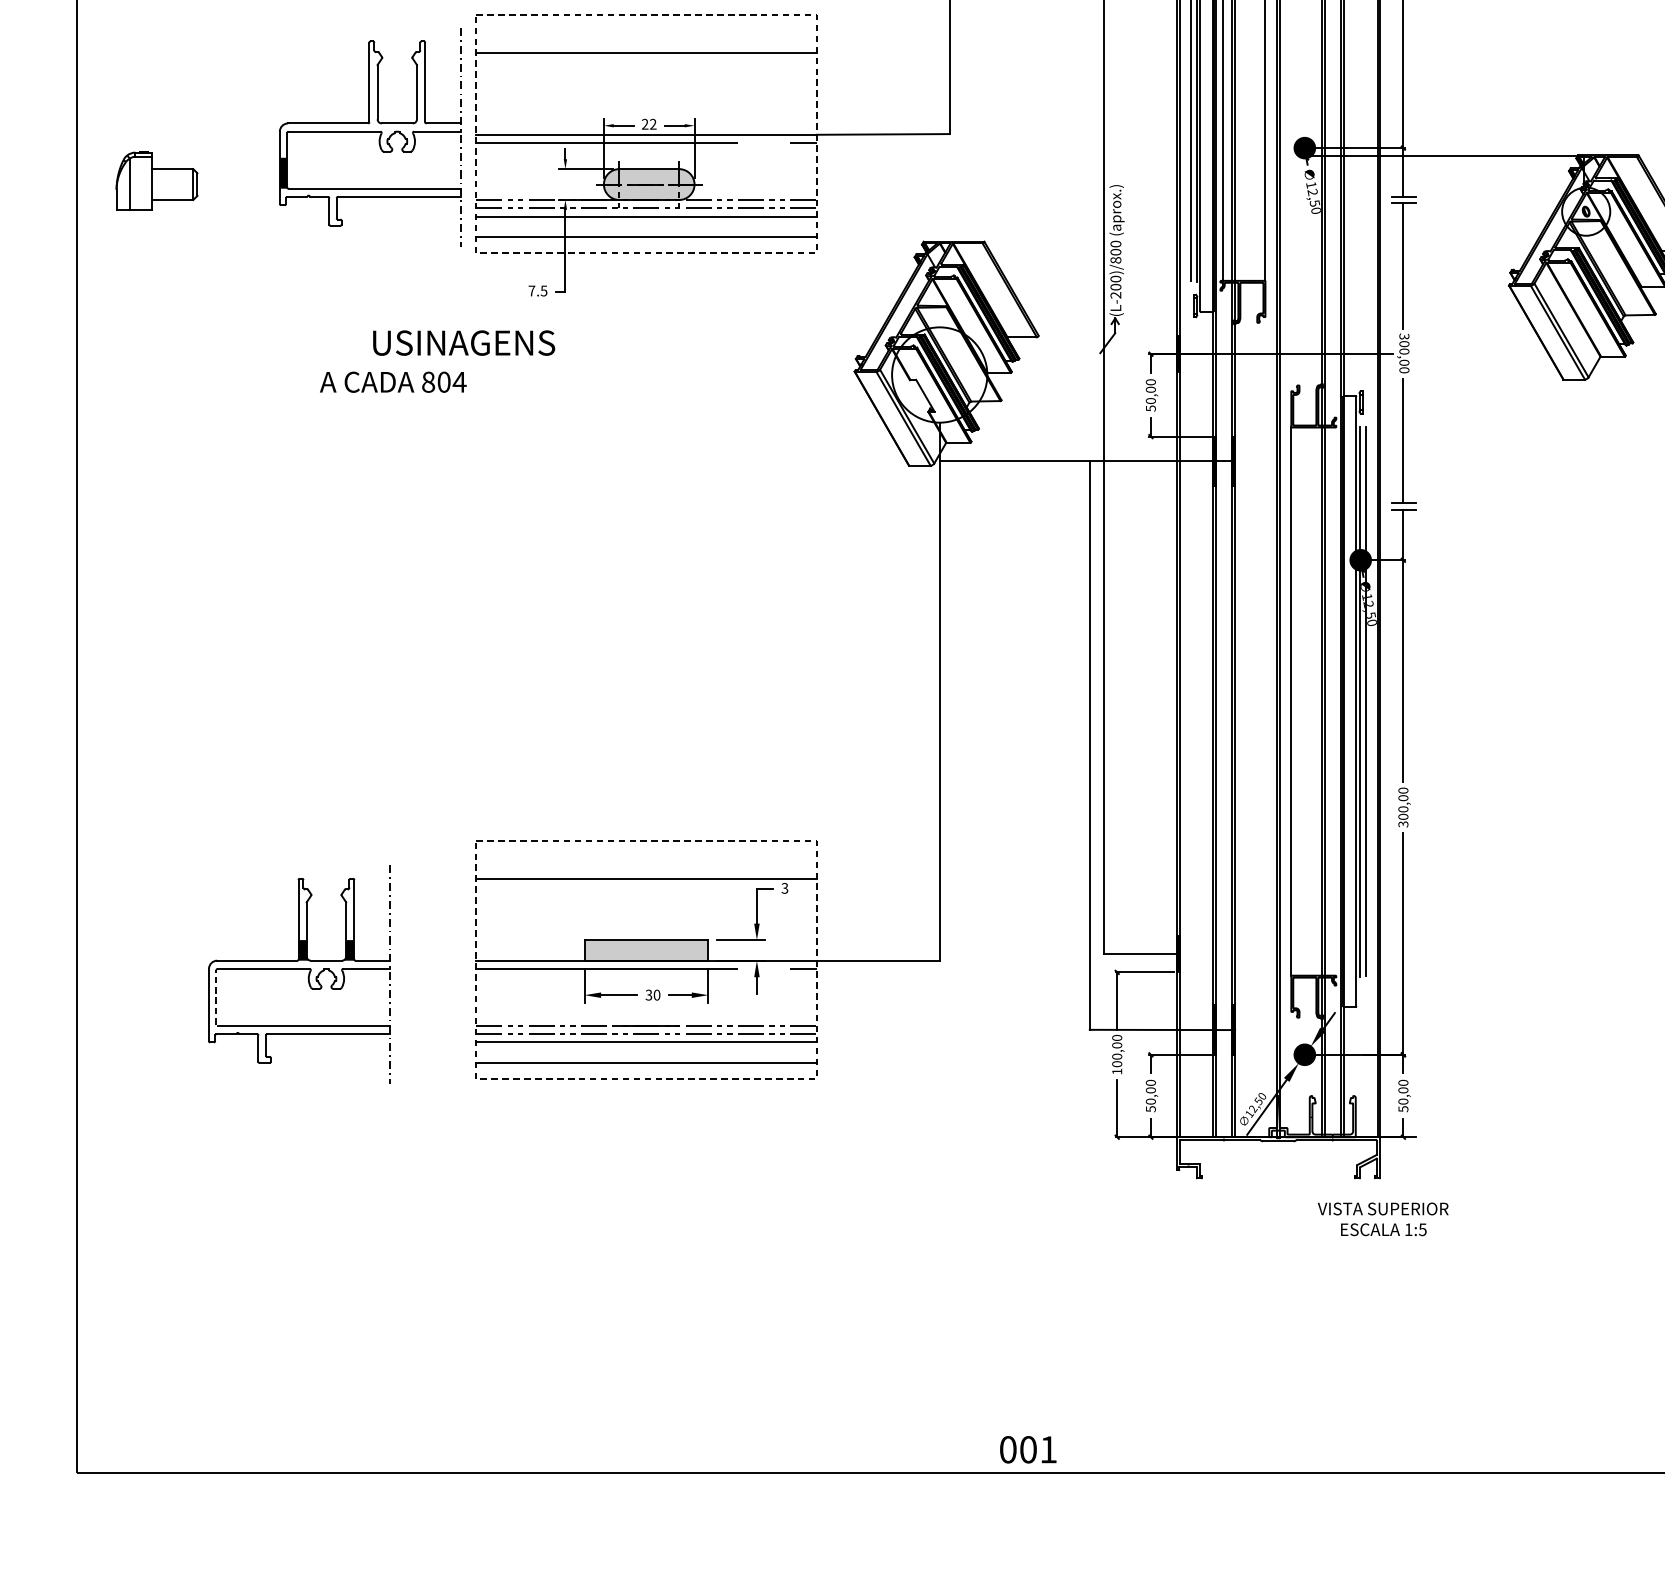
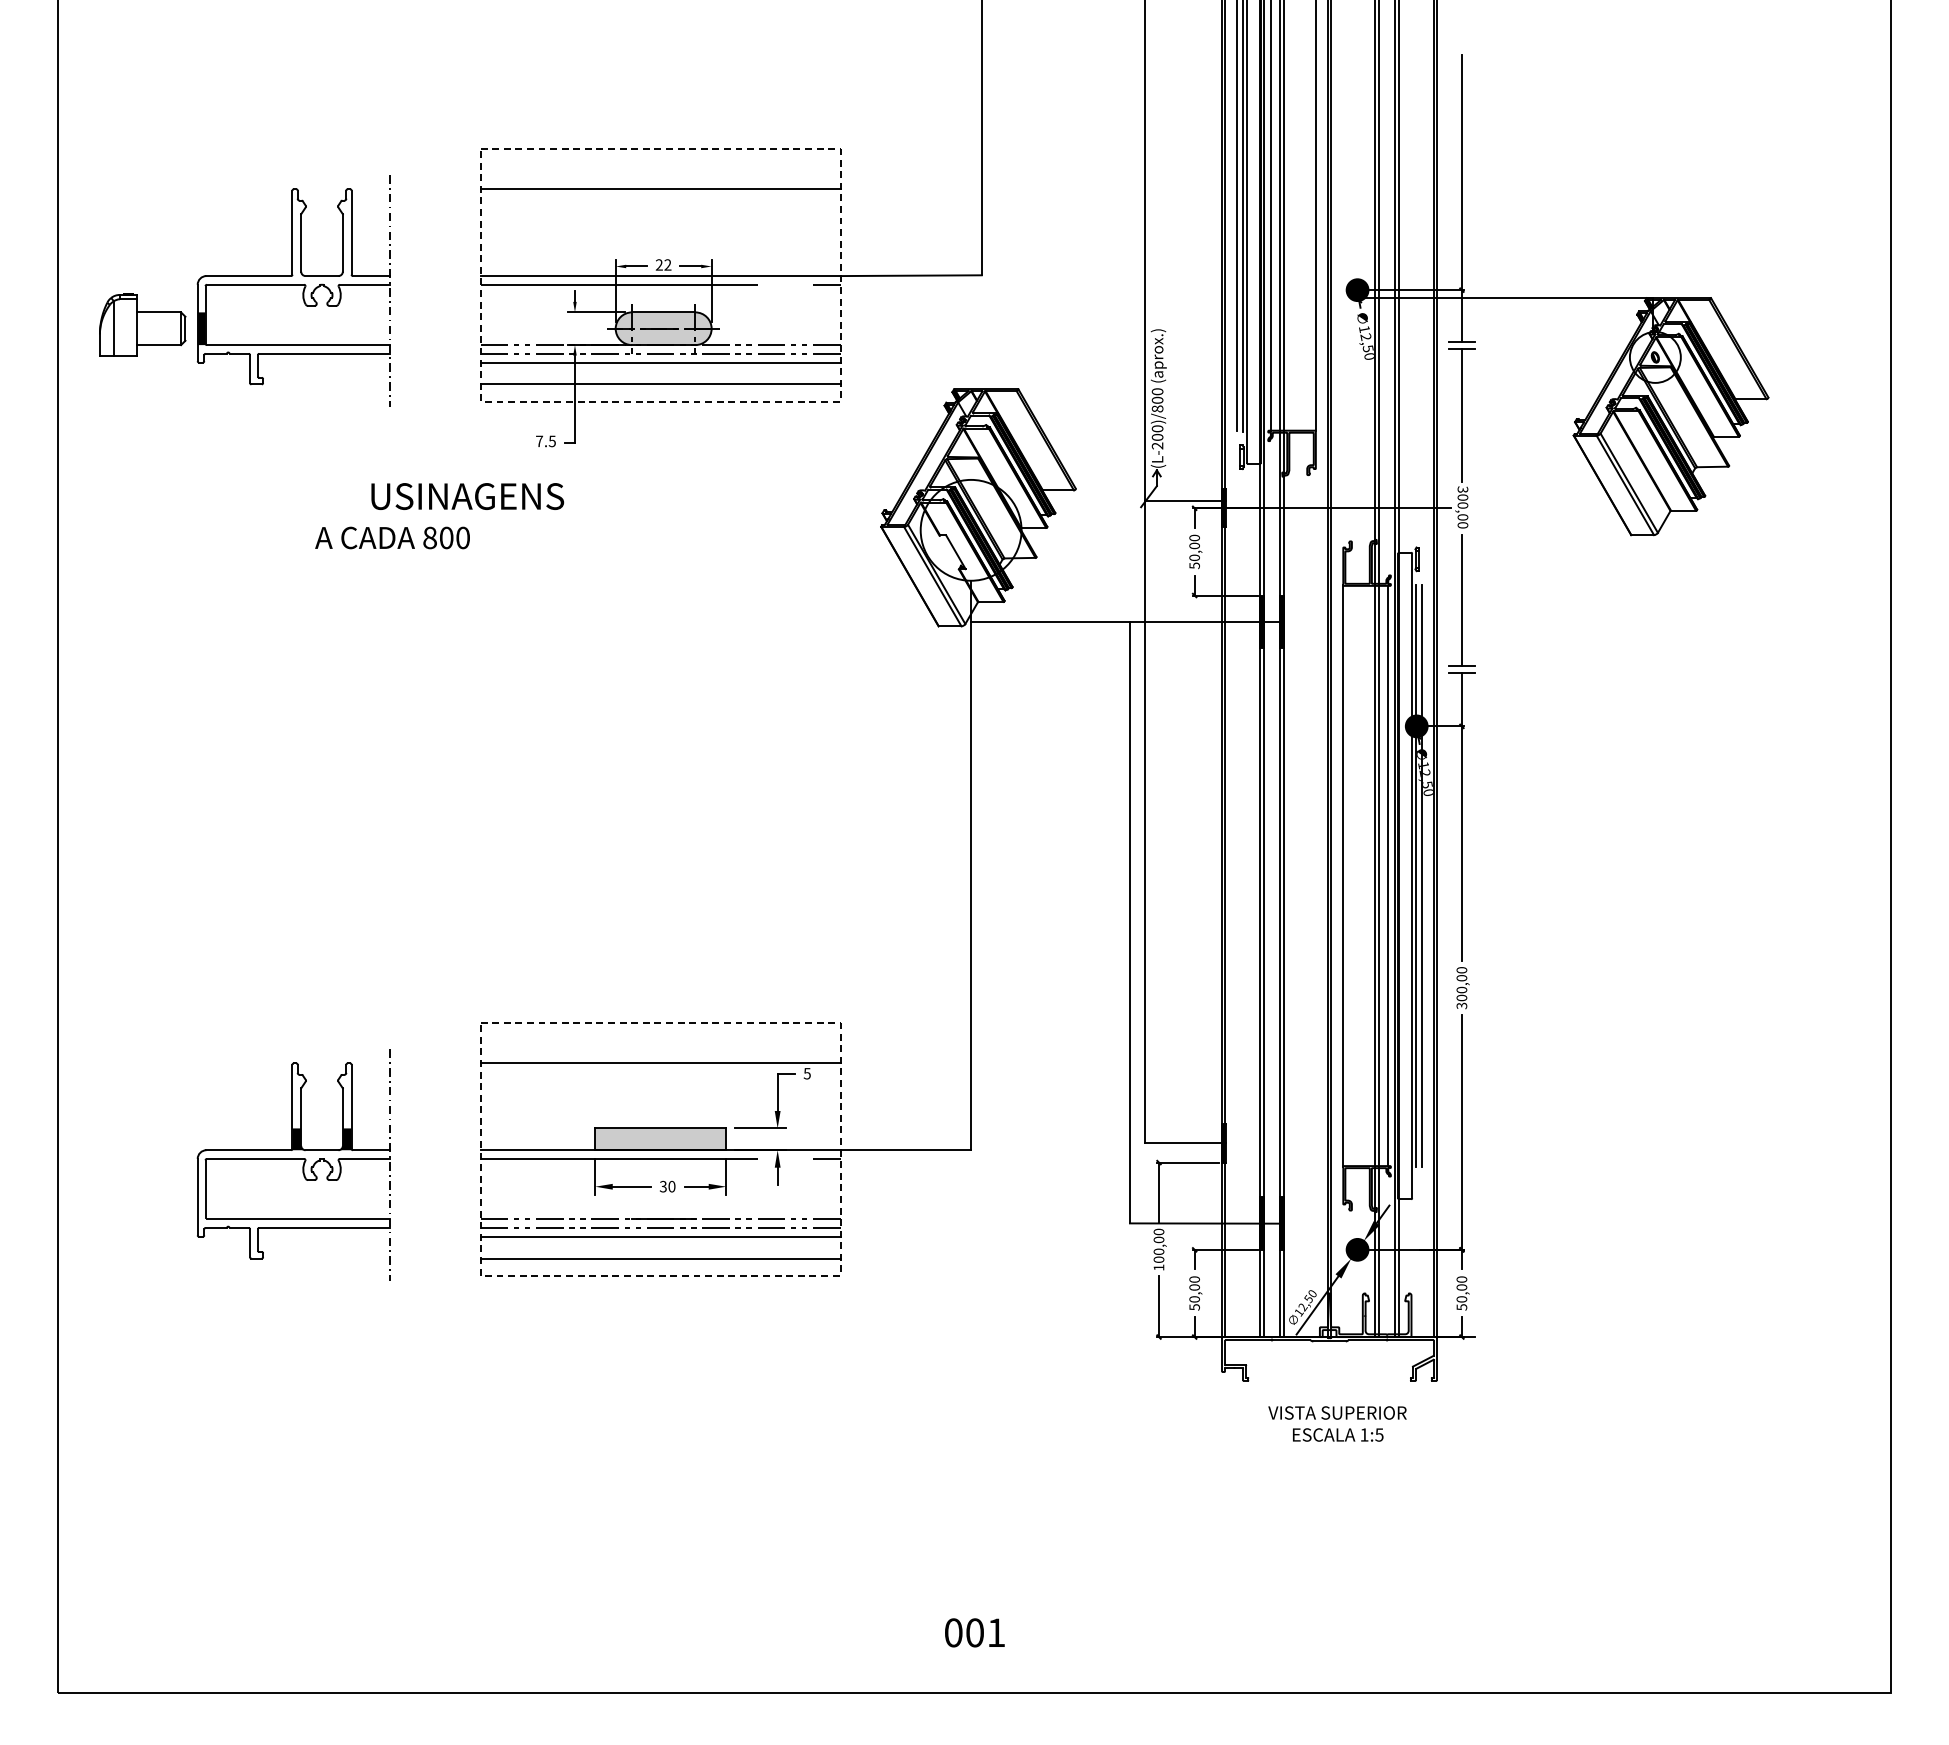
part: (370, 137) -> (293, 290), moved
line: (1142, 347) -> (1185, 501), added
text: (459, 381) -> (462, 537), 804 -> 800
line: (1334, 701) -> (1388, 875), added
text: (785, 887) -> (807, 1072), 3 -> 5
line: (216, 997) -> (205, 1189), dashed -> solid
text: (1383, 1218) -> (1337, 1423), moved
text: (1027, 1449) -> (974, 1632), moved

